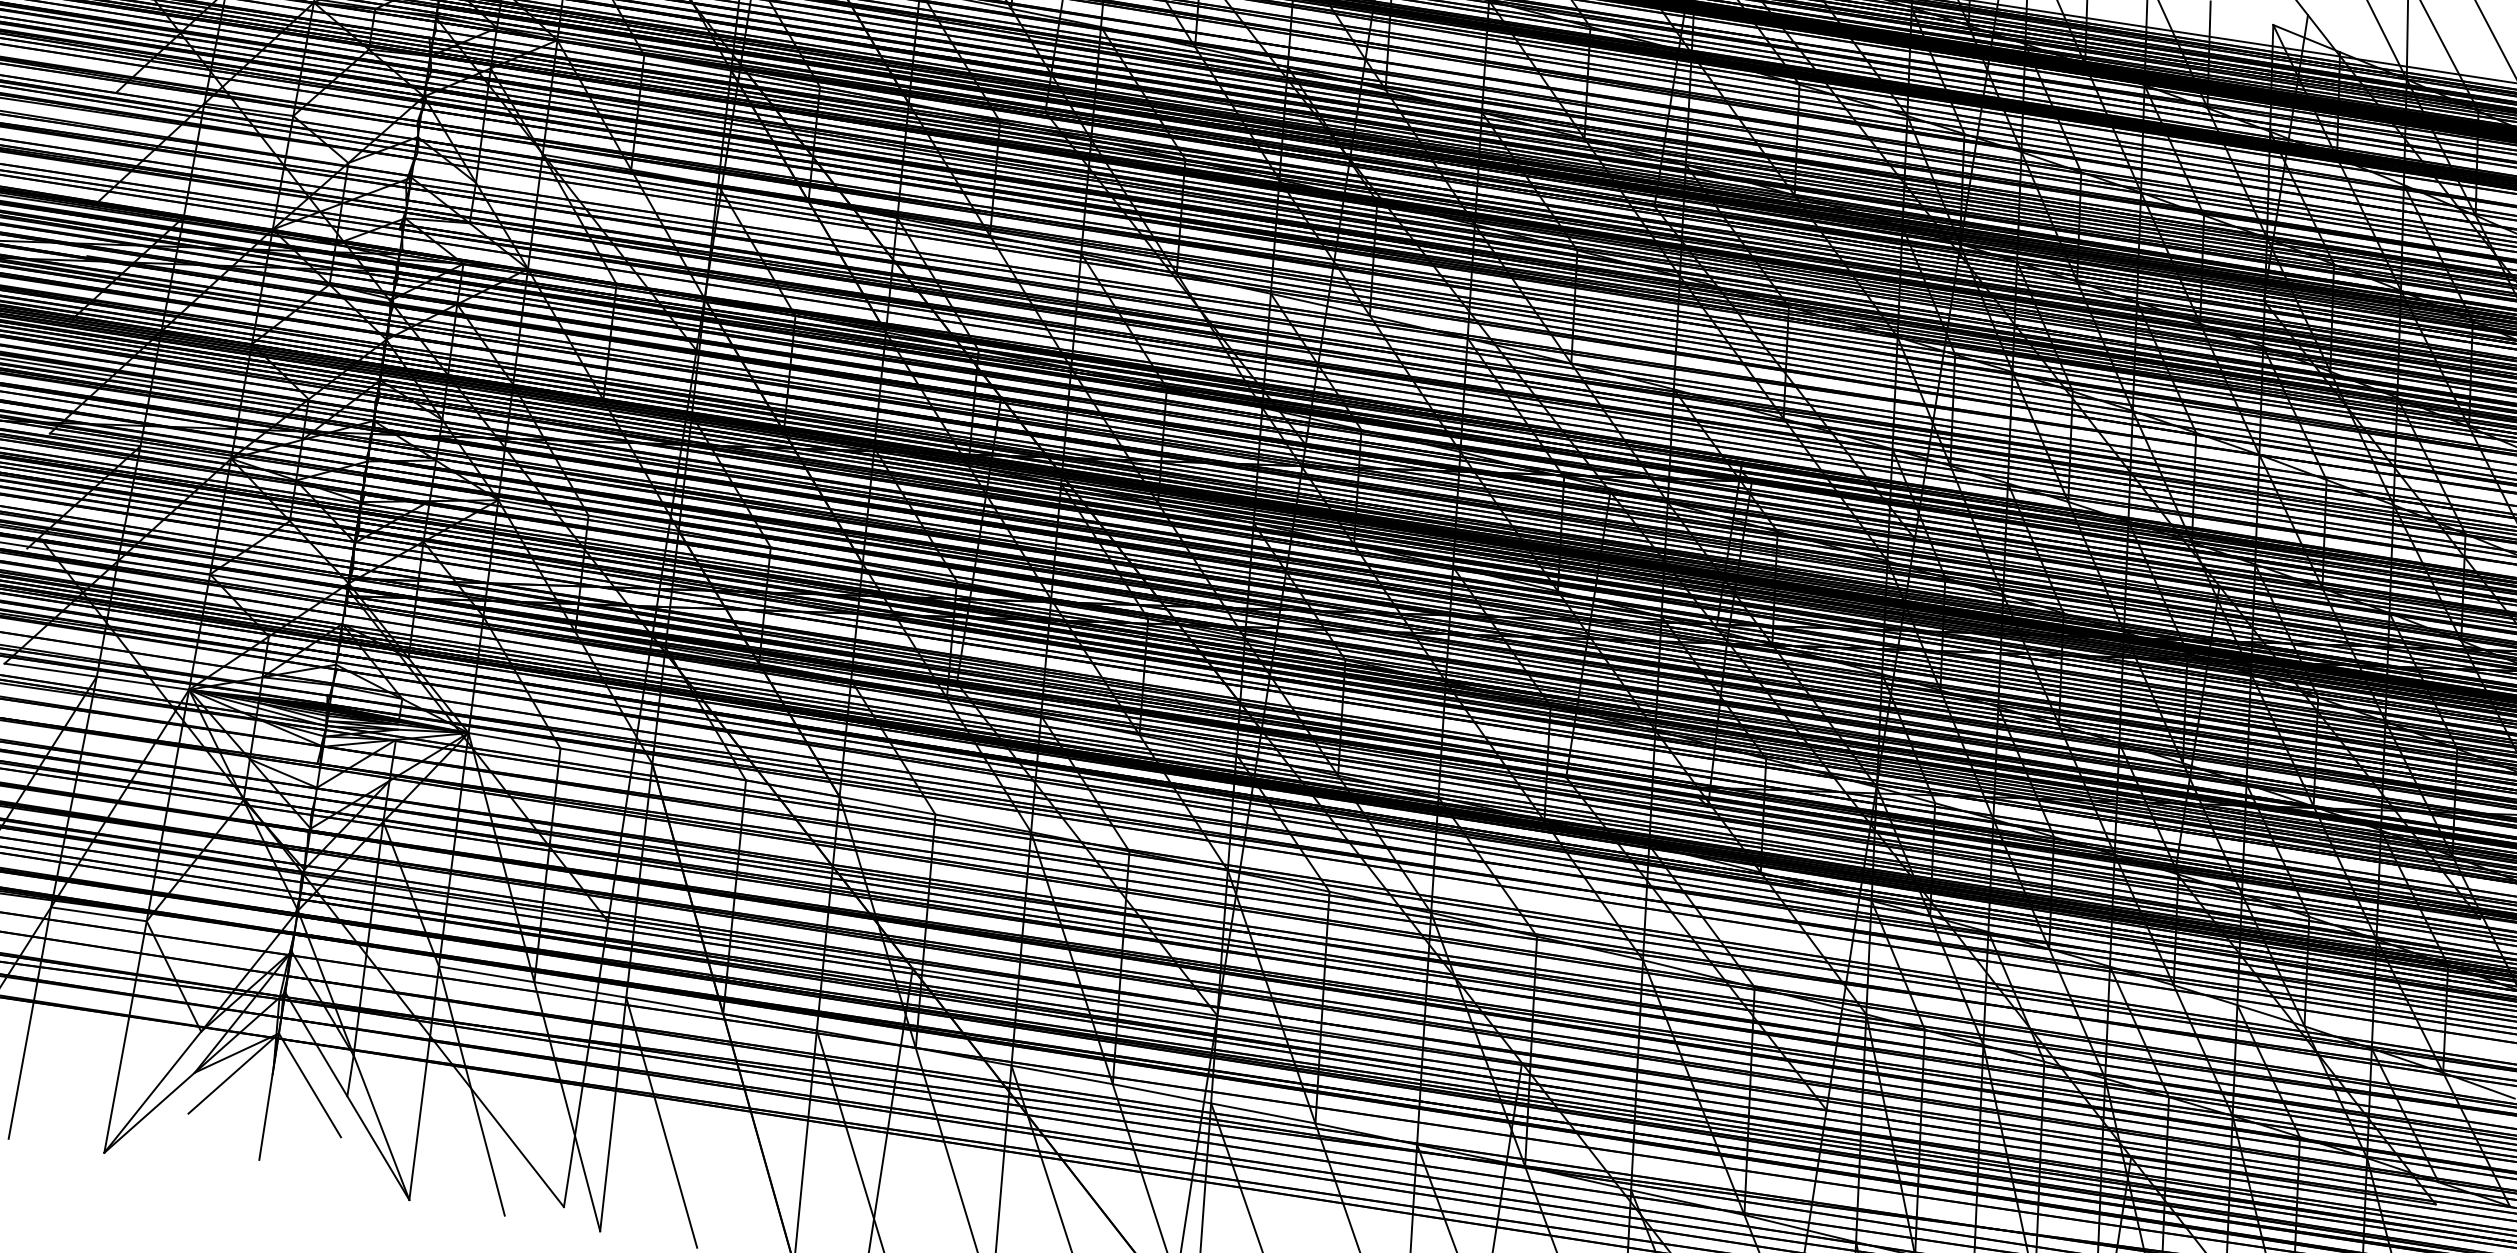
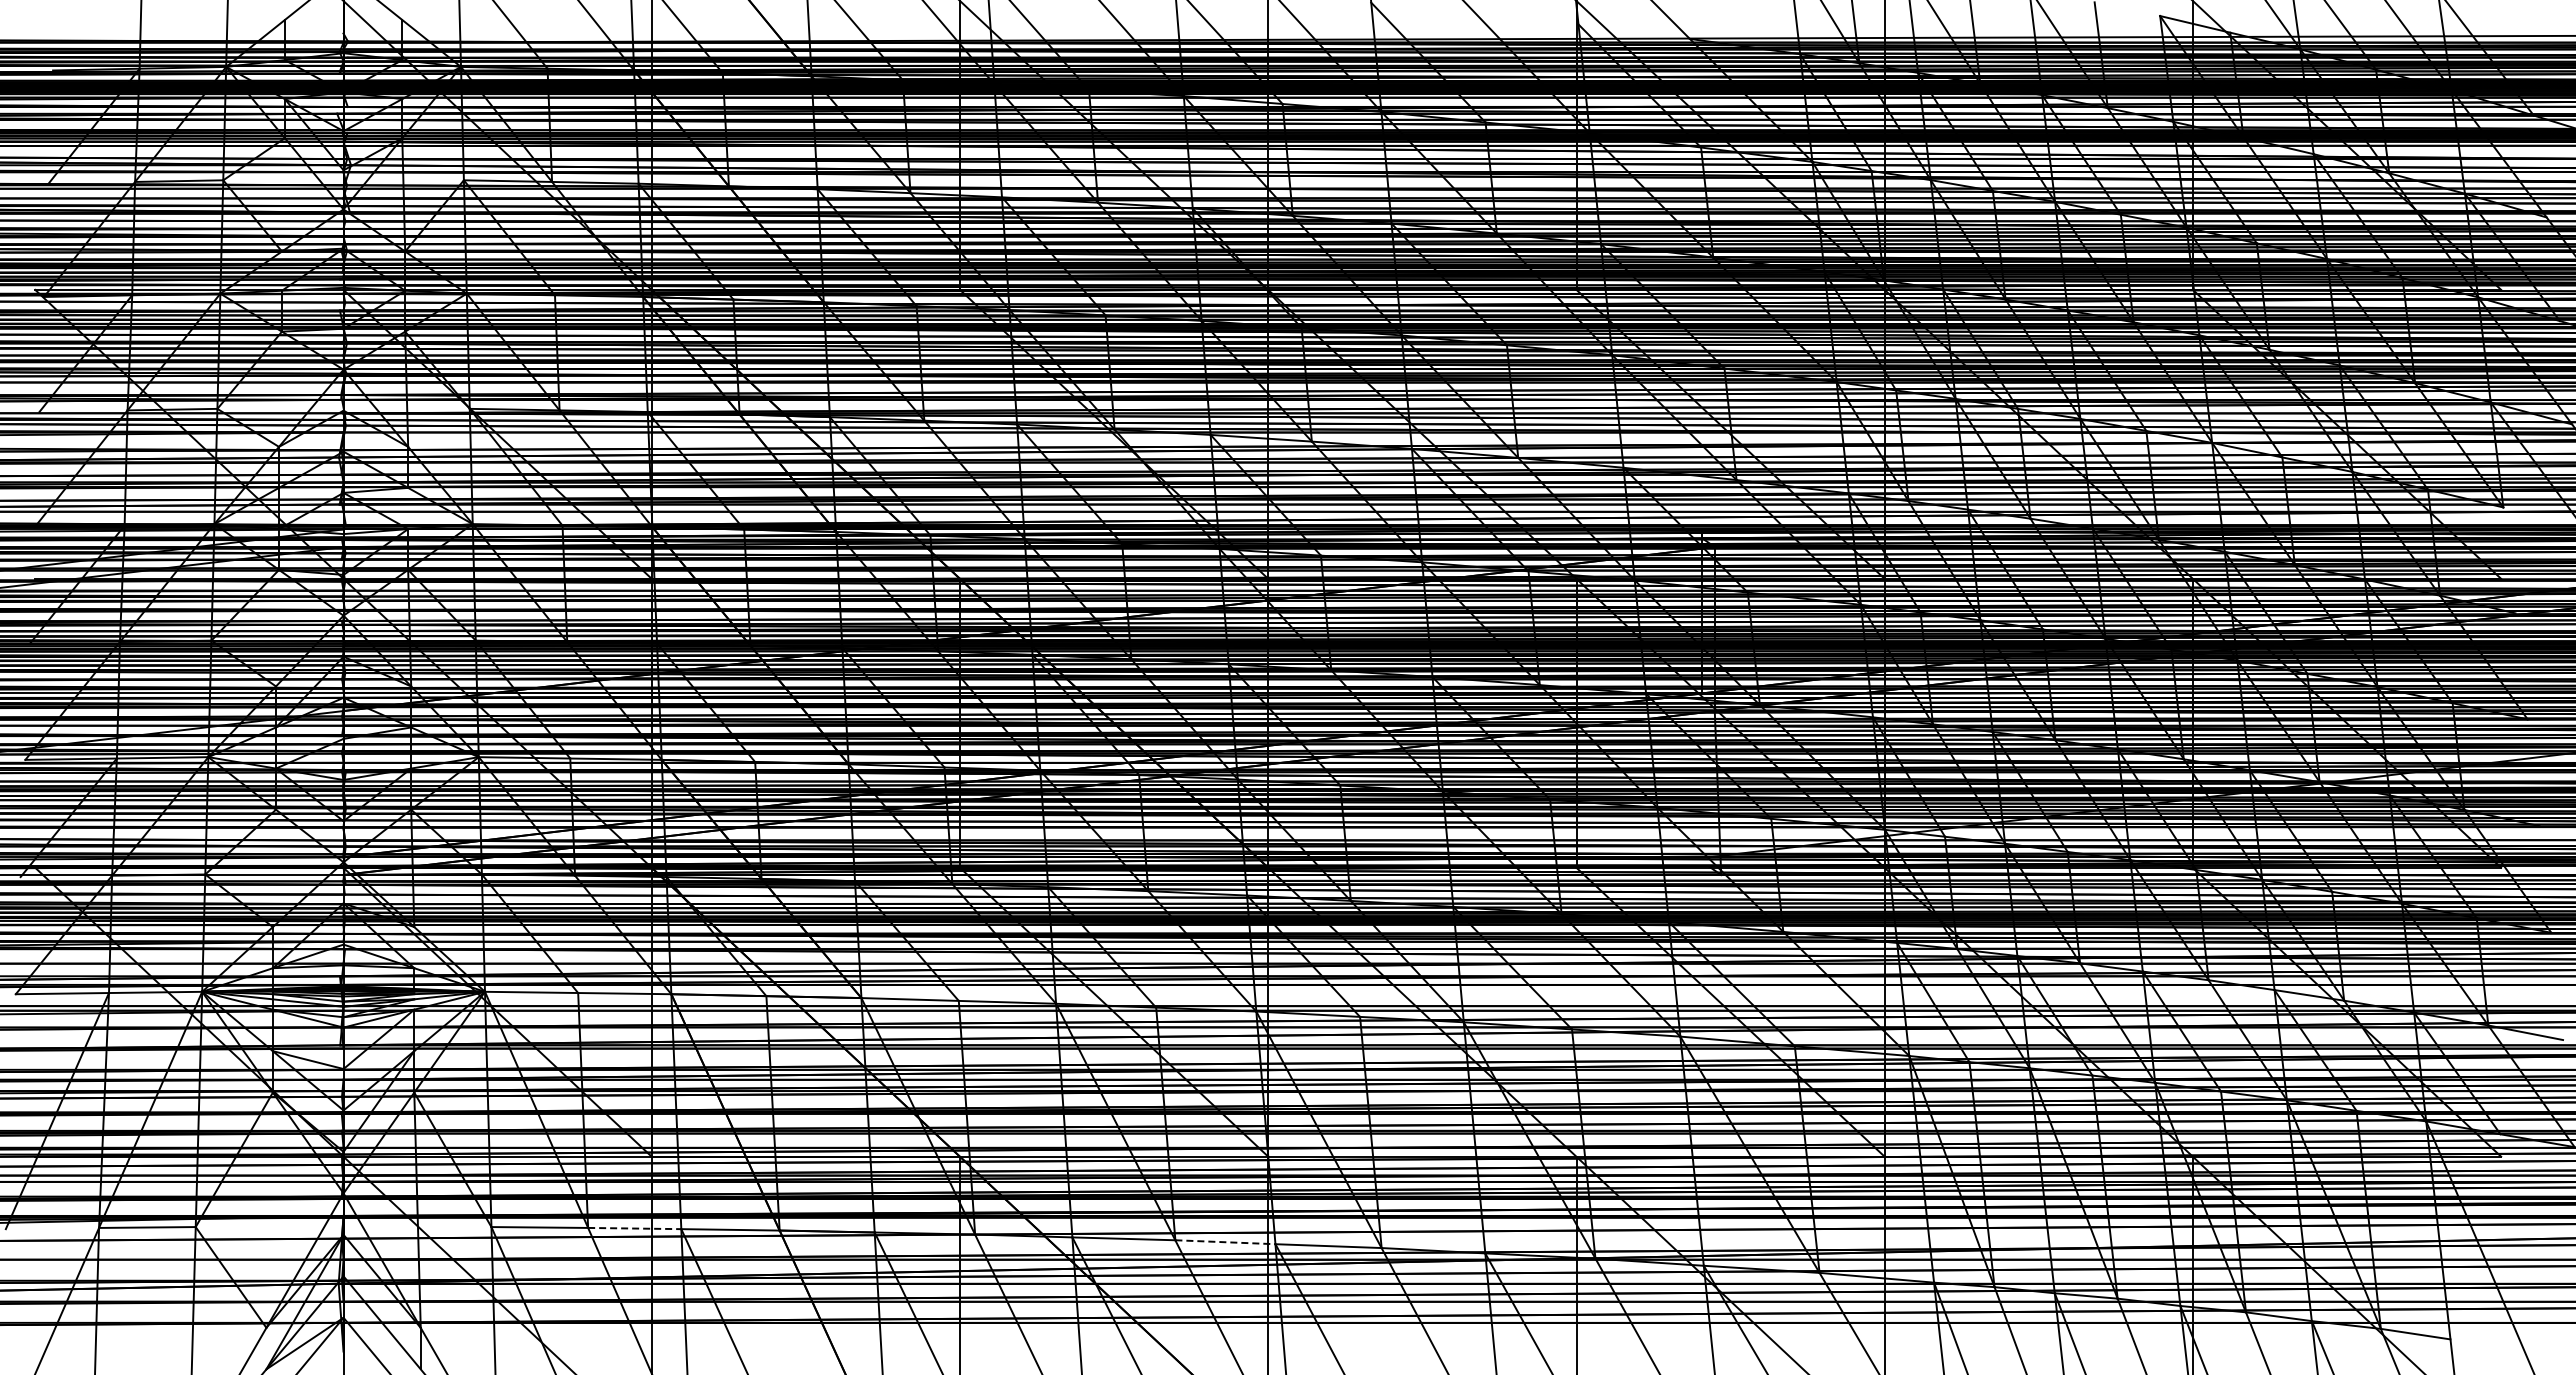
line: (580, 989) -> (634, 1228), solid -> dashed
line: (1162, 1094) -> (1225, 1242), solid -> dashed

